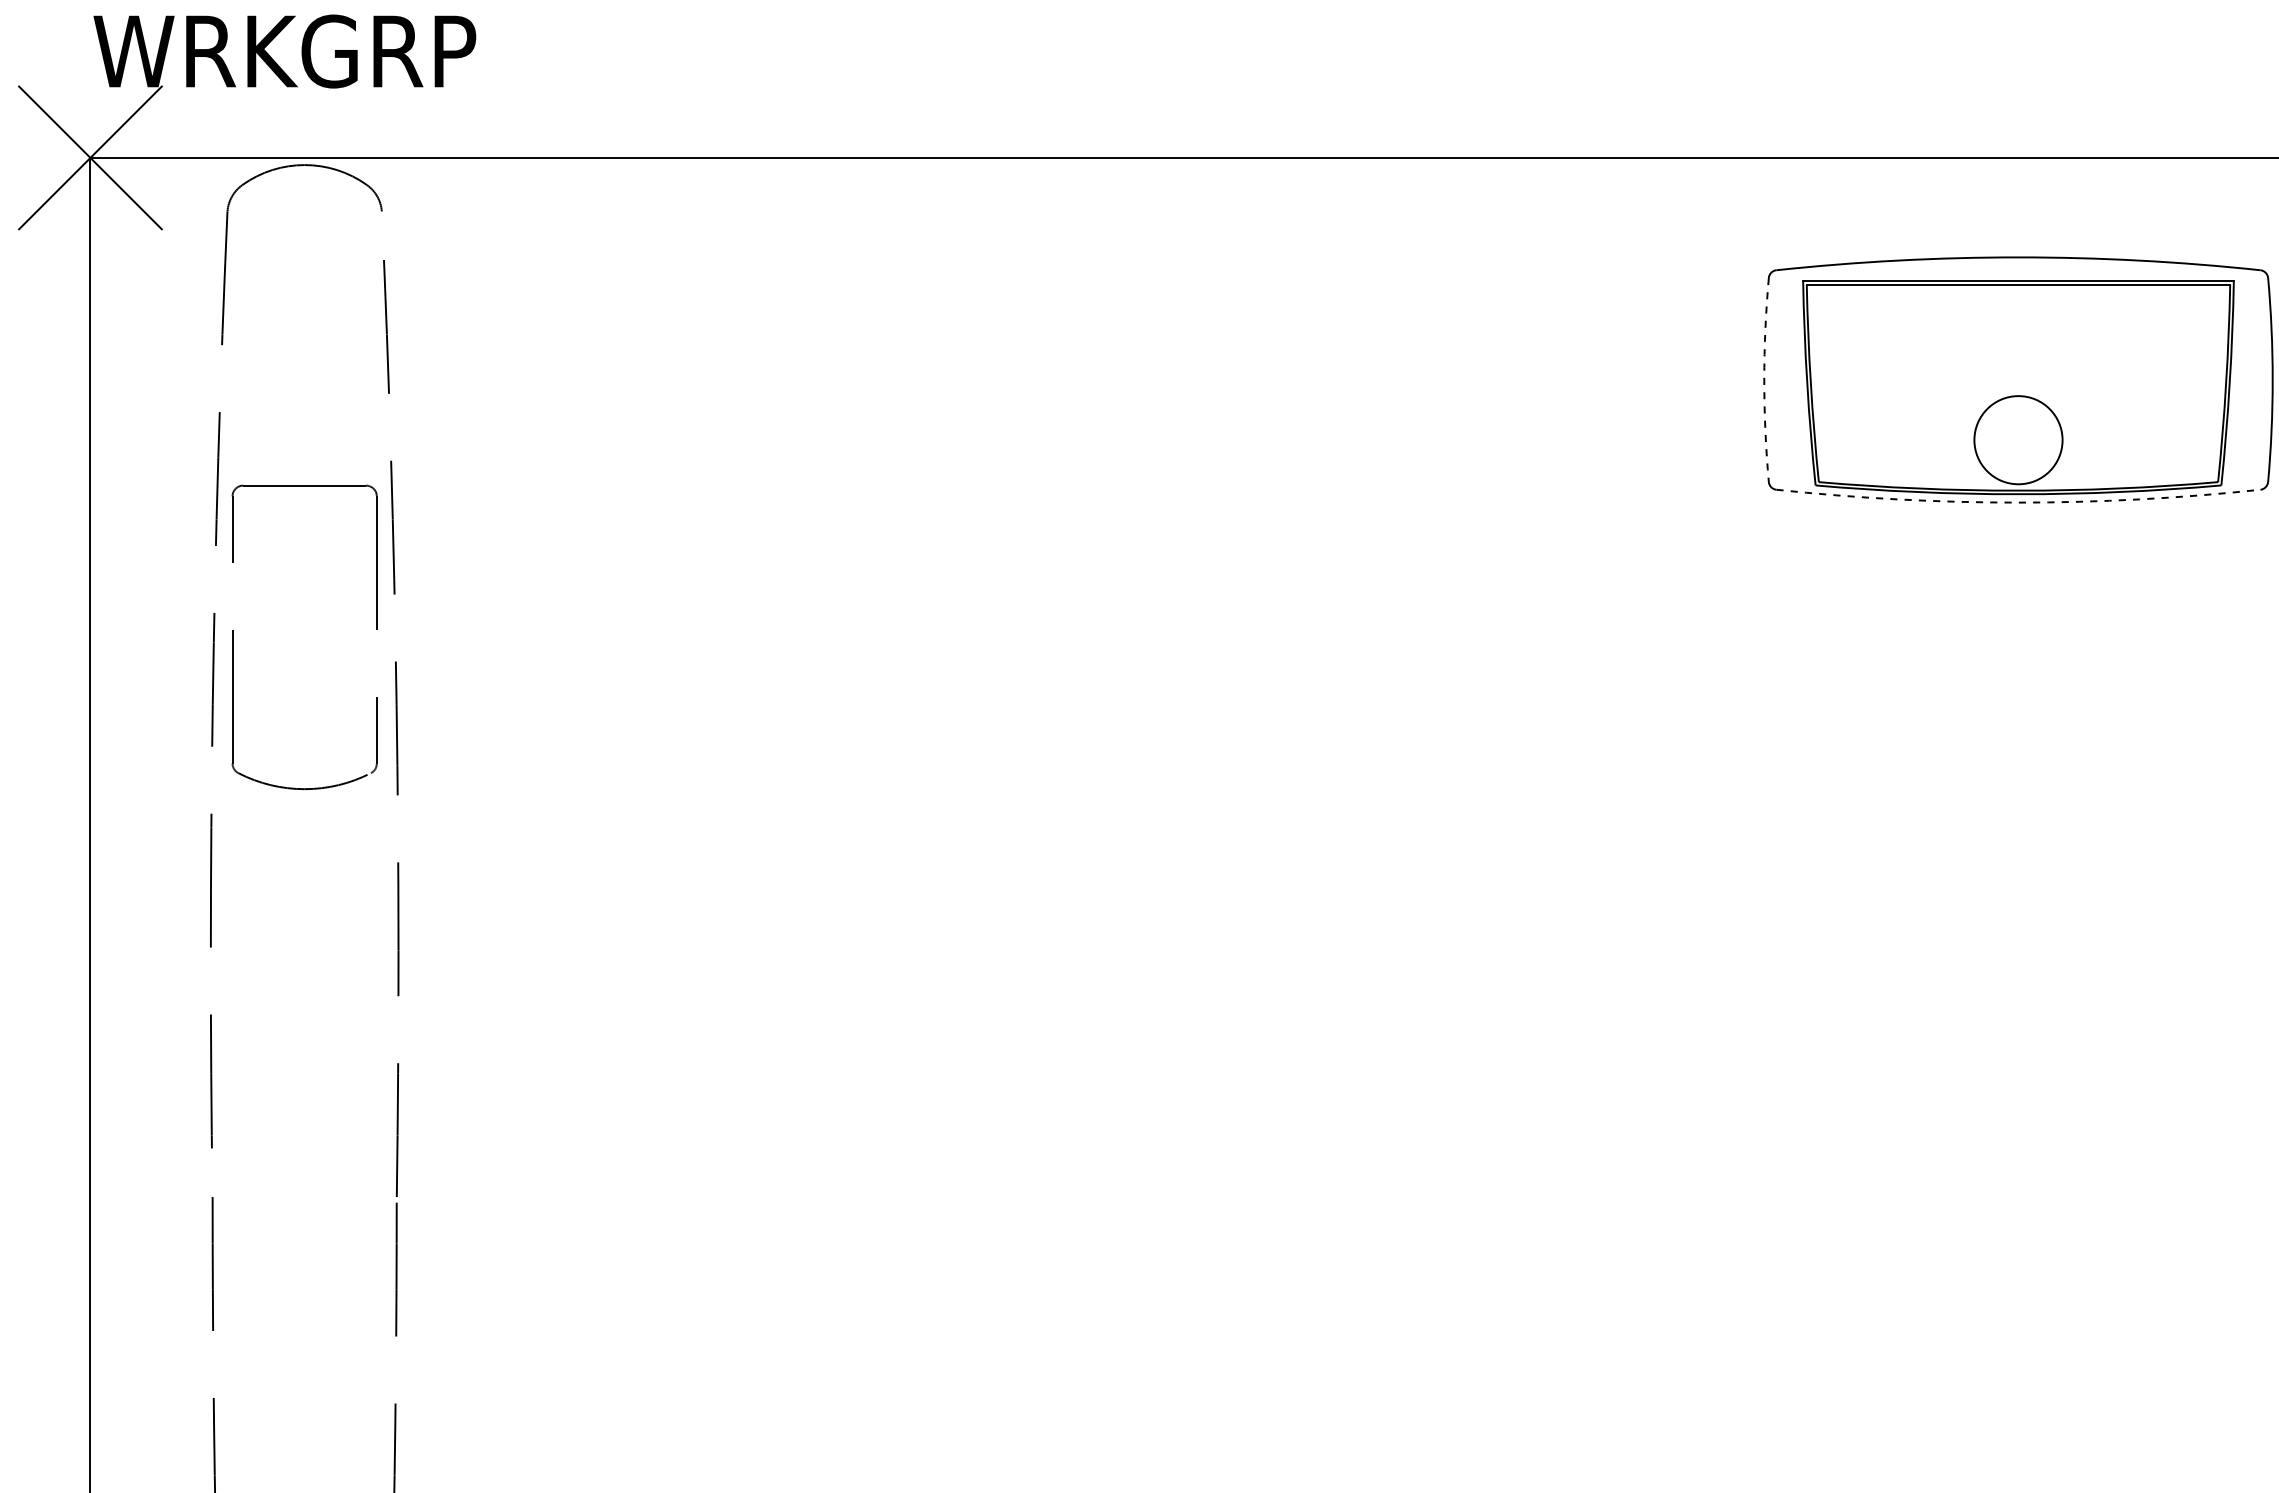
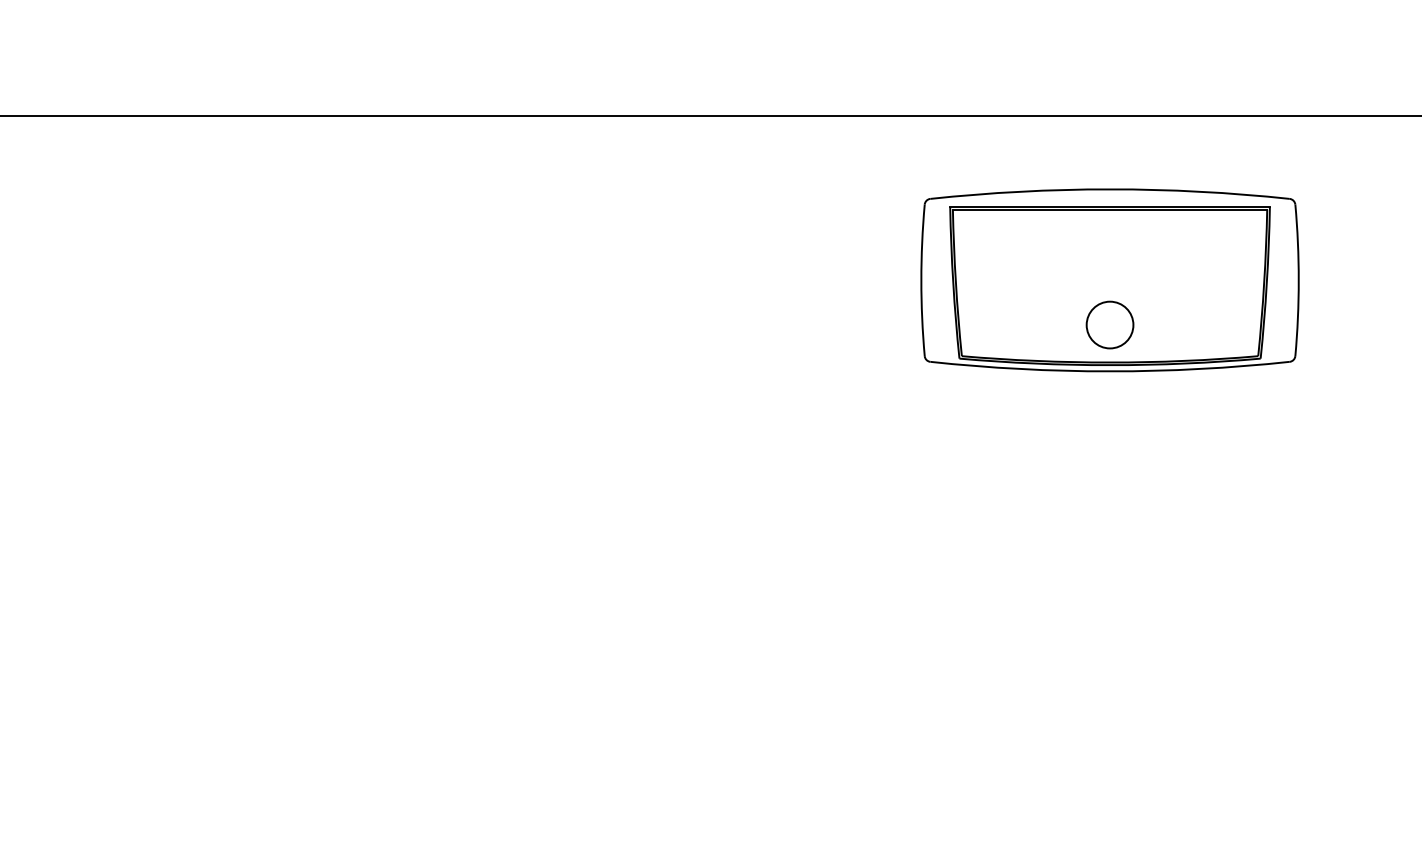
arc: (1764, 380) -> (921, 280), dashed -> solid
circle: (2018, 439) -> (1110, 324), size x0.71
arc: (2018, 502) -> (1110, 371), dashed -> solid

